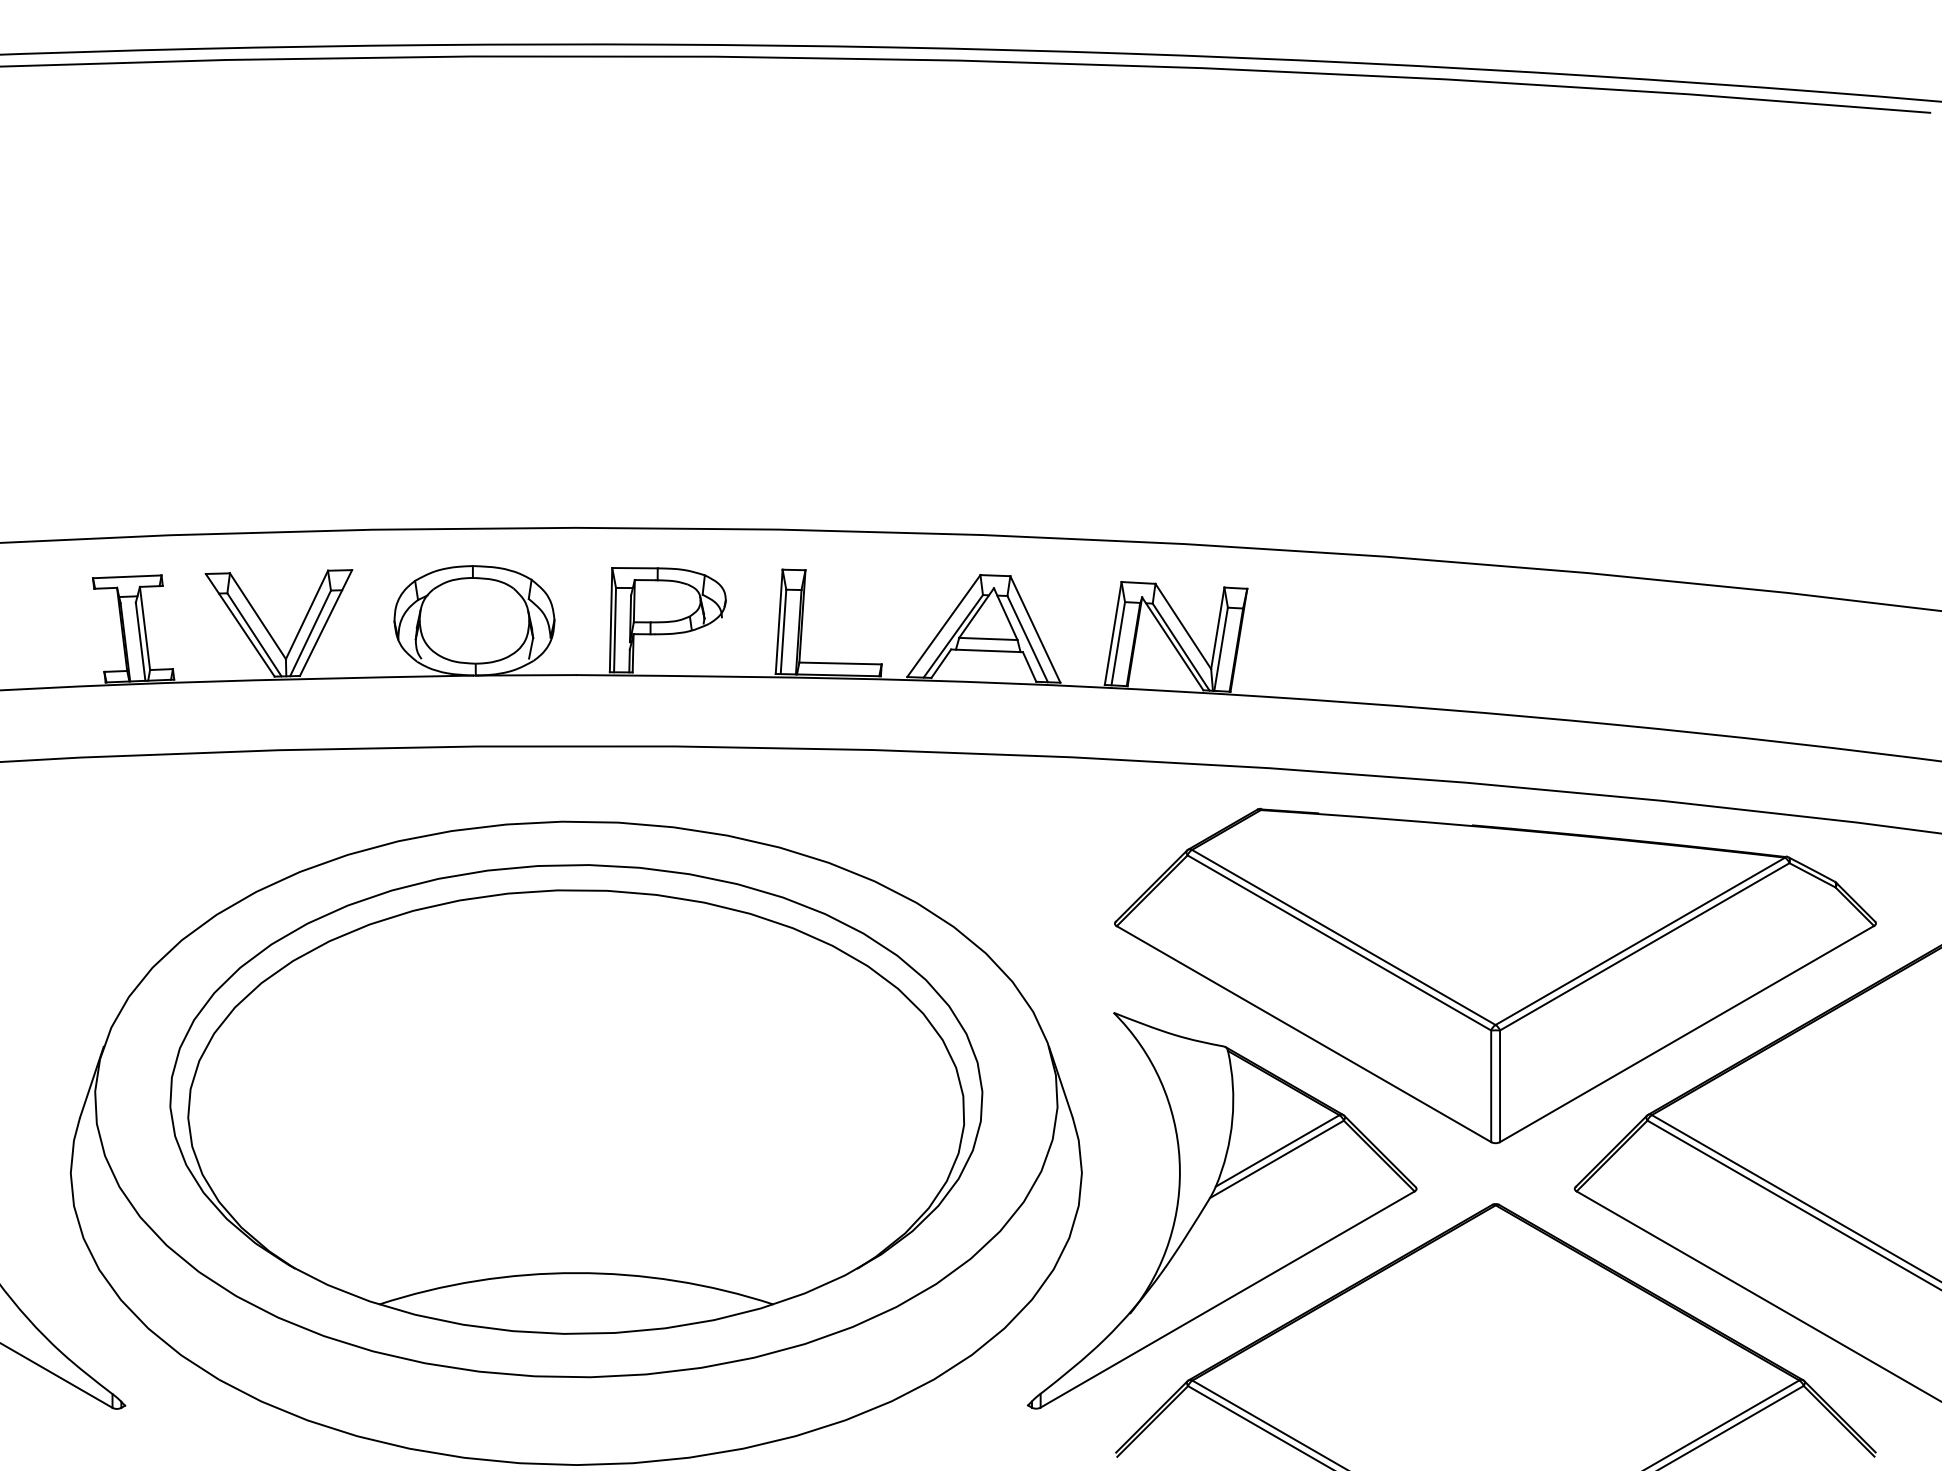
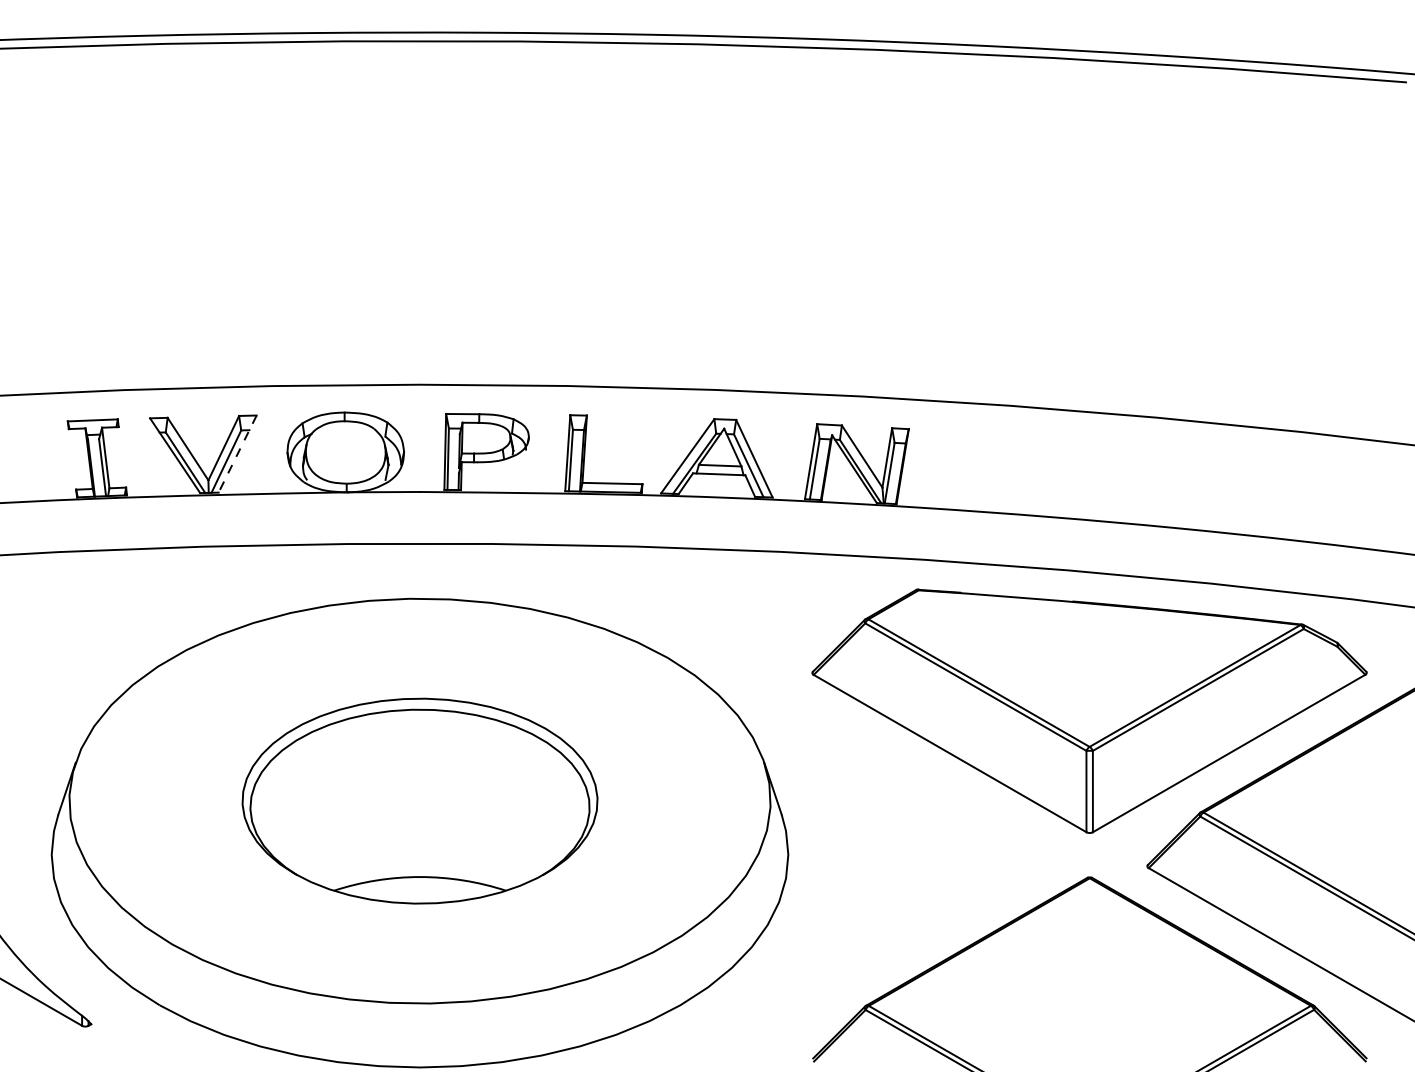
line: (325, 623) -> (237, 454), solid -> dashed
part: (576, 1099) -> (420, 801), size x0.6
part: (1221, 1210) -> (889, 882), removed

